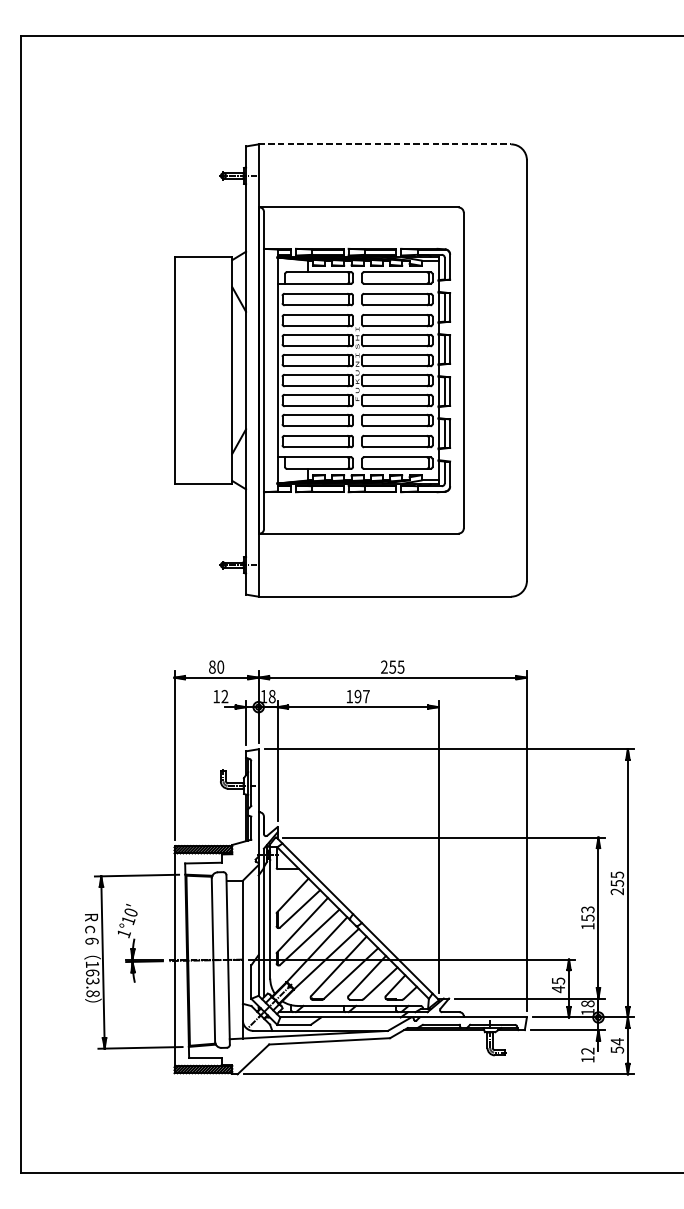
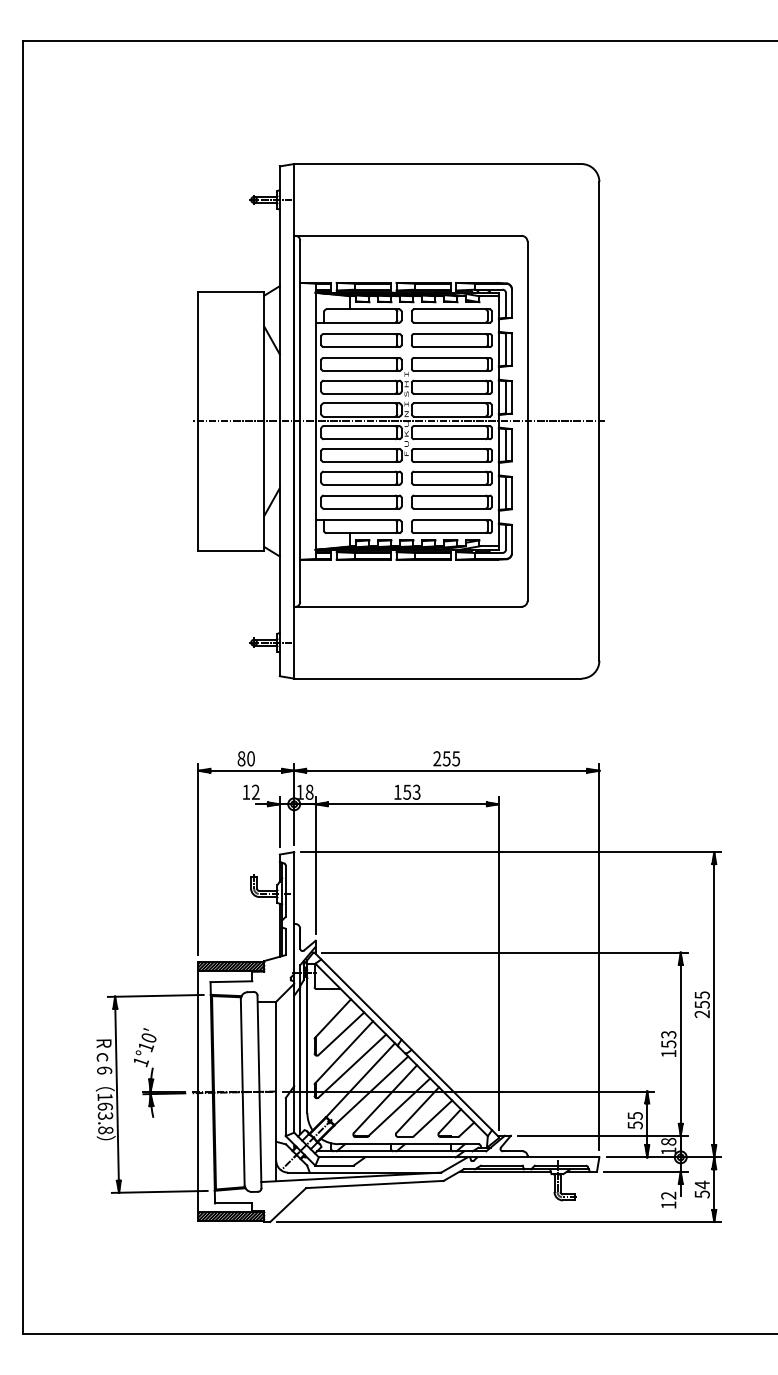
line: (384, 144) -> (437, 164), dashed -> solid
line: (350, 370) -> (398, 421), added
text: (361, 695) -> (411, 791), 197 -> 153
text: (557, 989) -> (634, 1125), 45 -> 55

